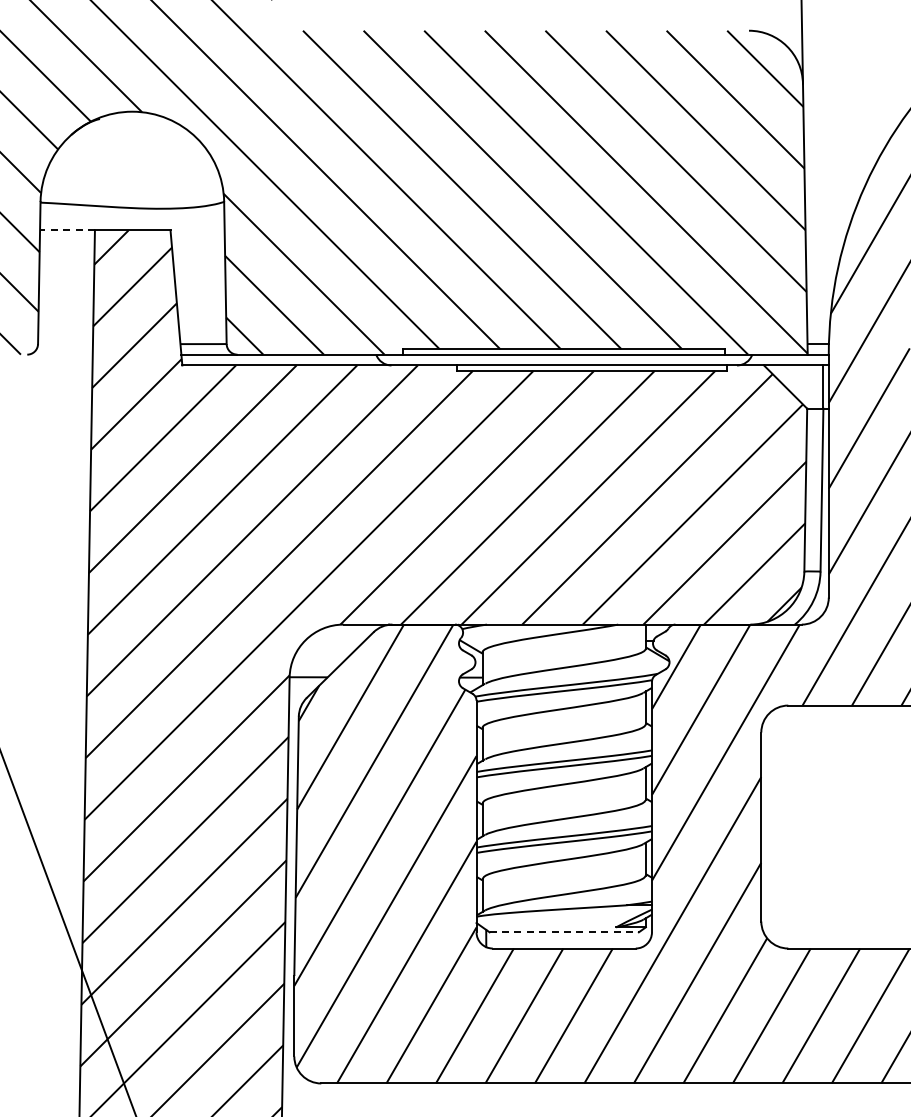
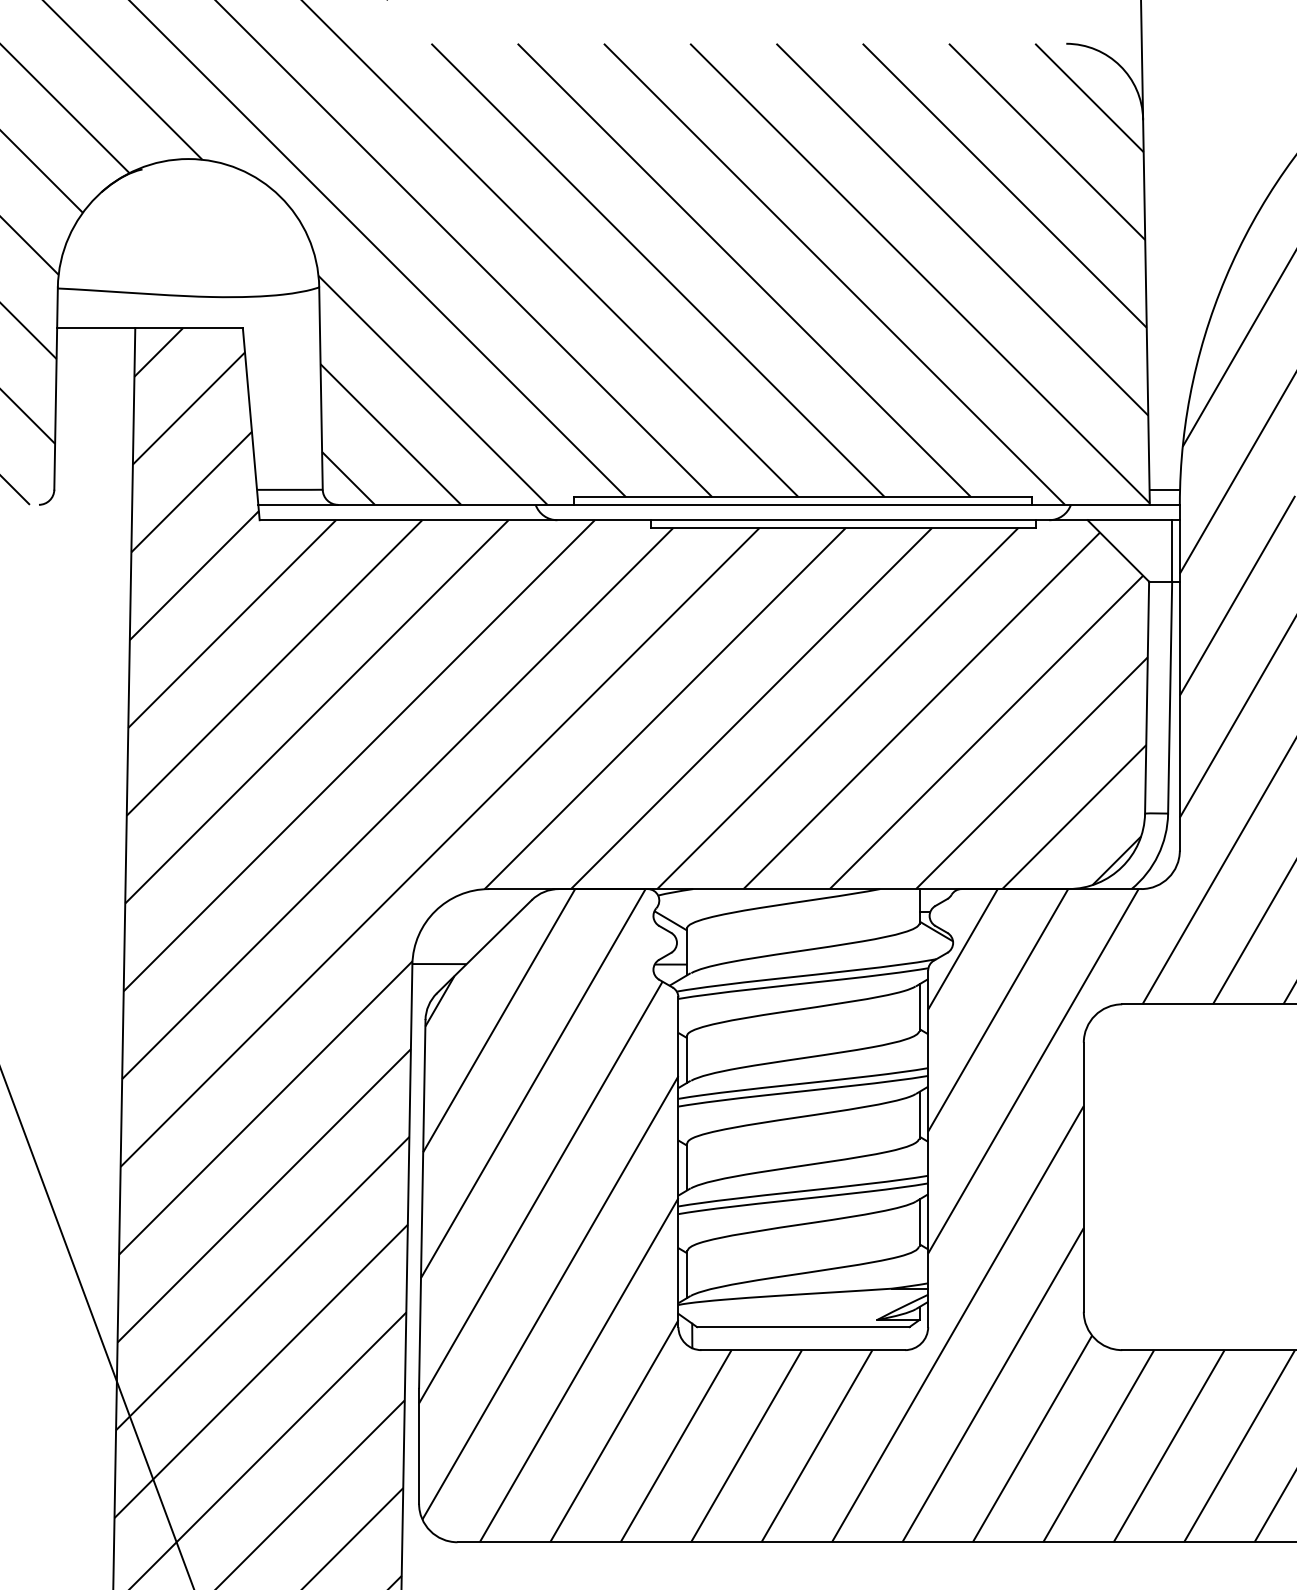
line: (67, 230) -> (96, 328), dashed -> solid
line: (564, 932) -> (803, 1327), dashed -> solid

